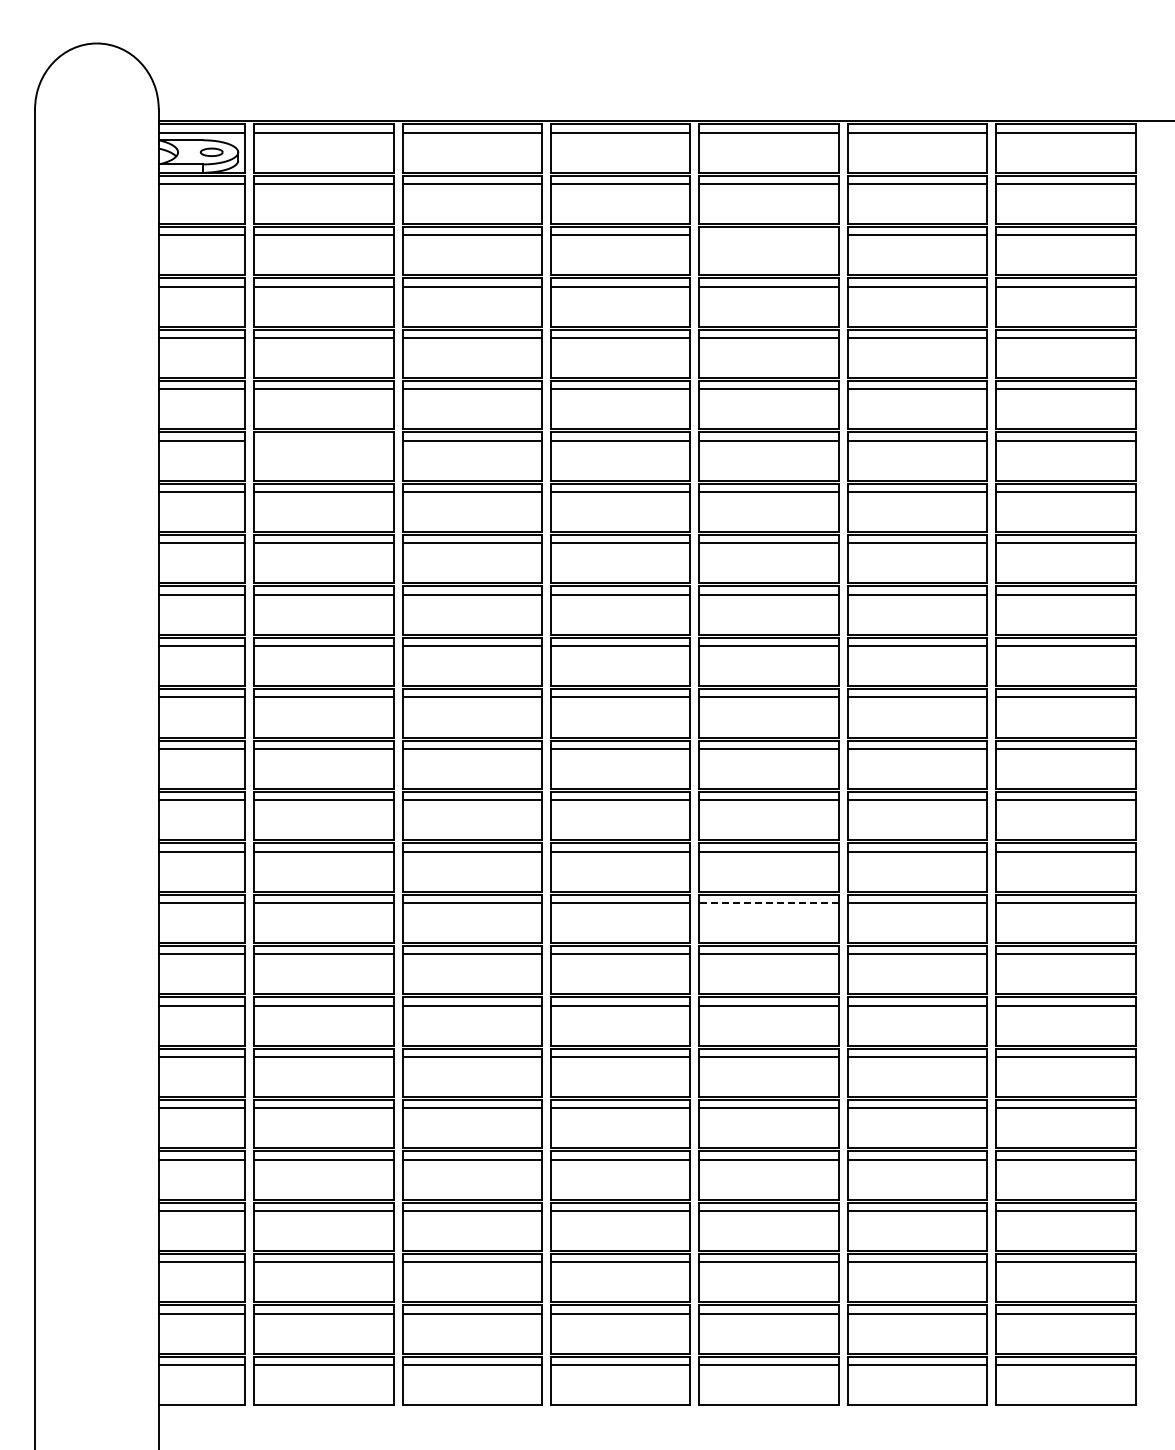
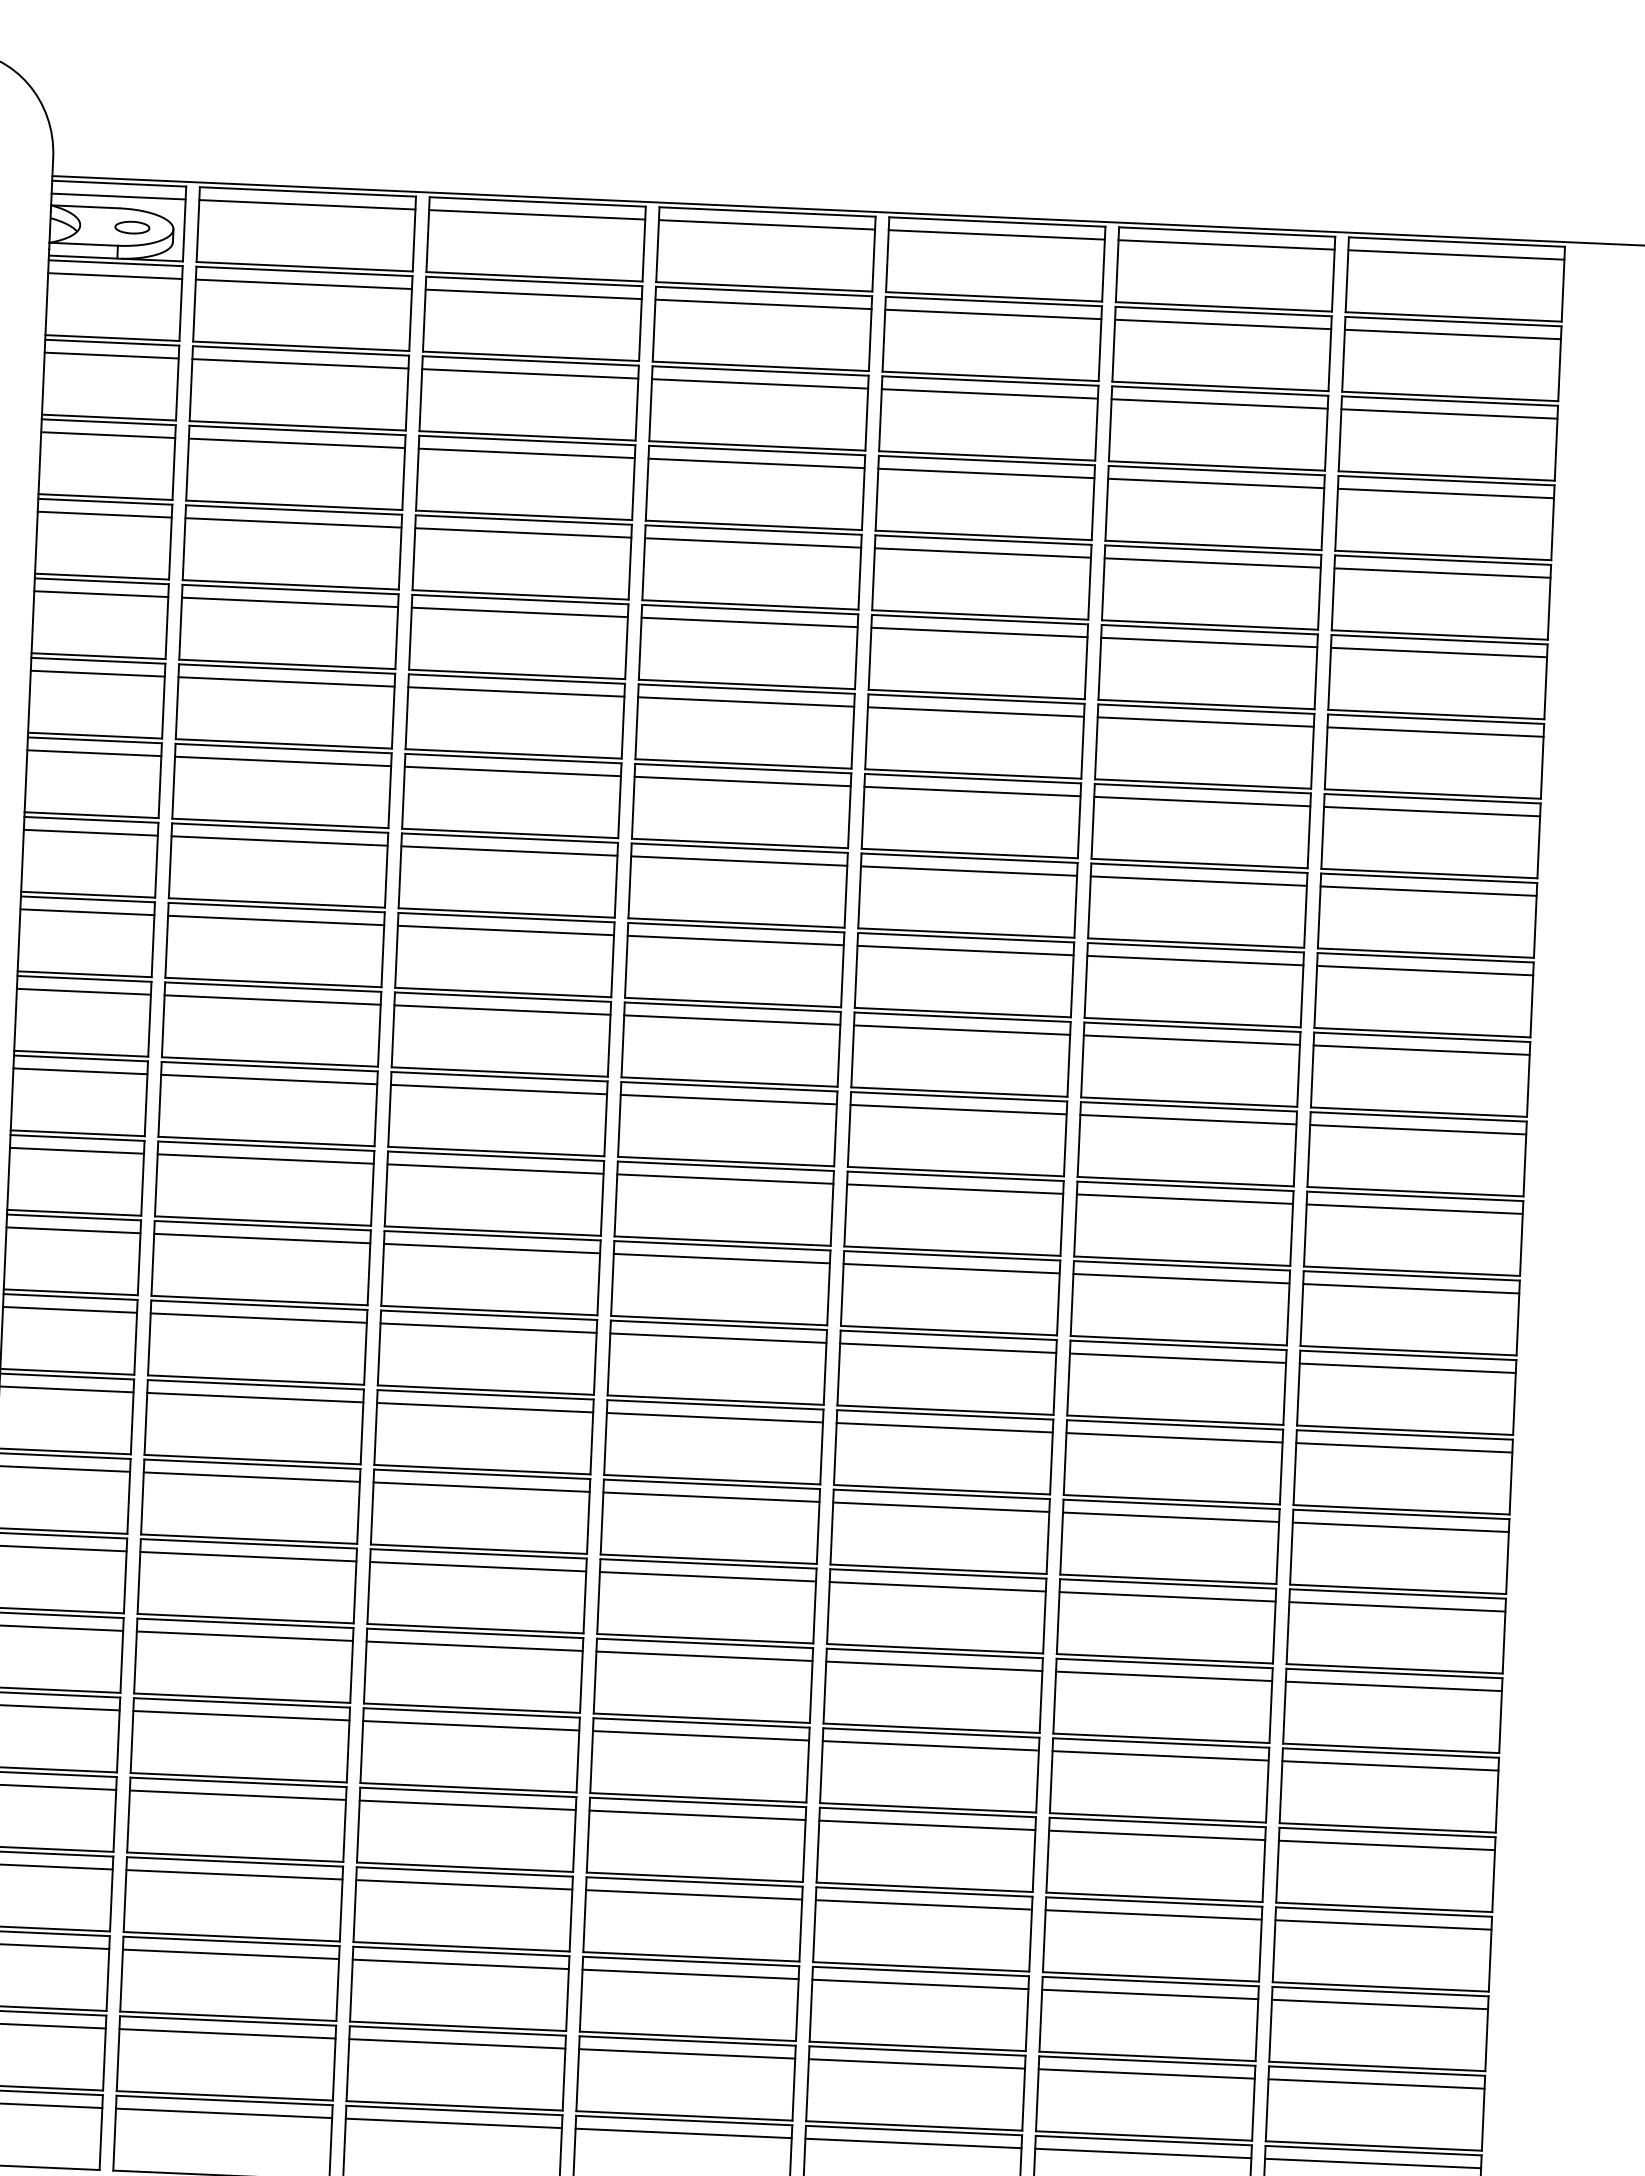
line: (768, 235) -> (989, 394), added
line: (323, 440) -> (285, 681), added
line: (769, 902) -> (945, 1427), dashed -> solid

